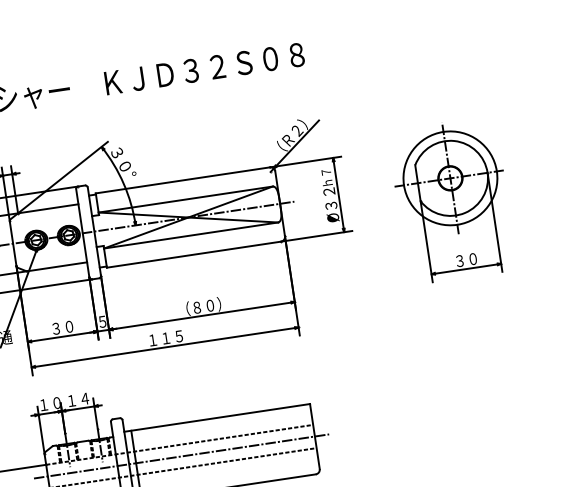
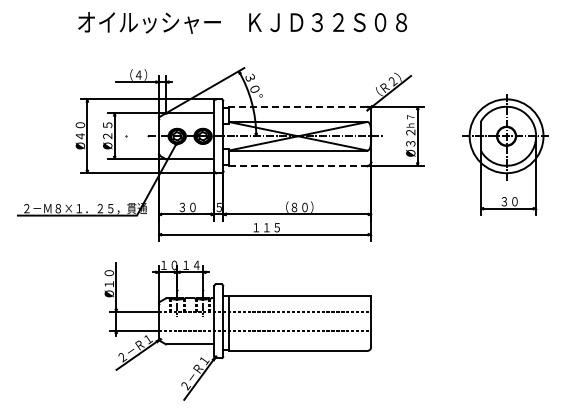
line: (181, 180) -> (297, 106), solid -> dashed
line: (194, 254) -> (298, 165), solid -> dashed
line: (180, 456) -> (264, 321), removed

